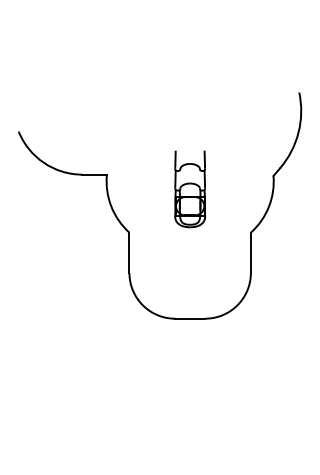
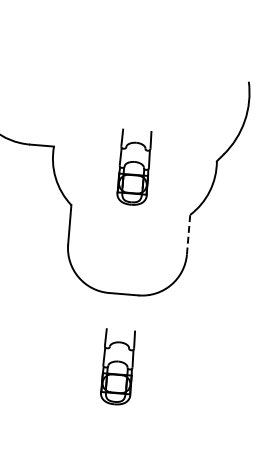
line: (250, 252) -> (188, 234), solid -> dashed
part: (190, 393) -> (118, 367), added

